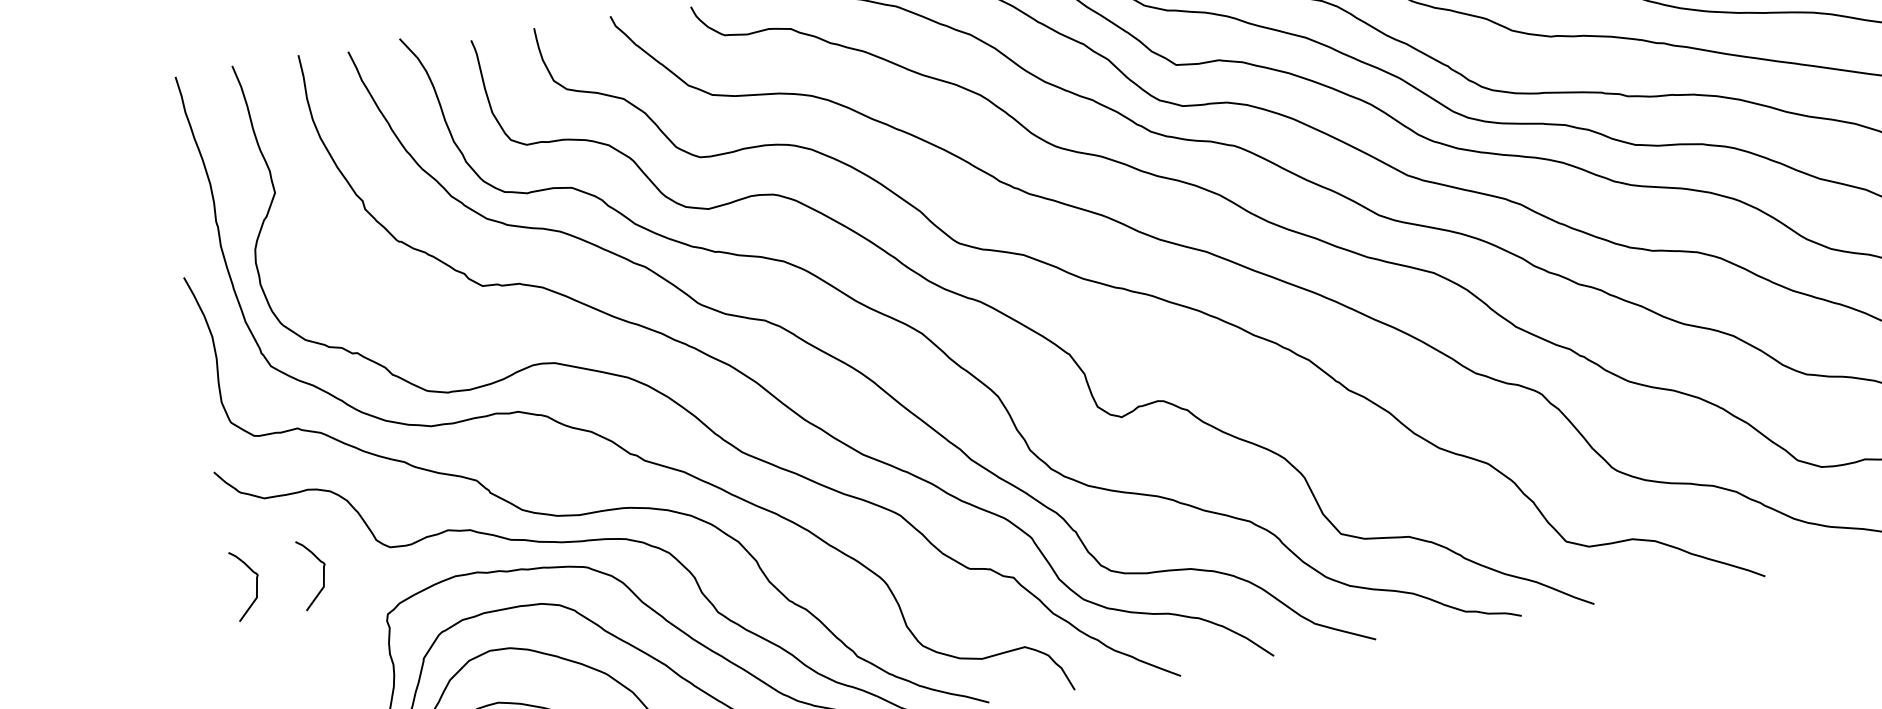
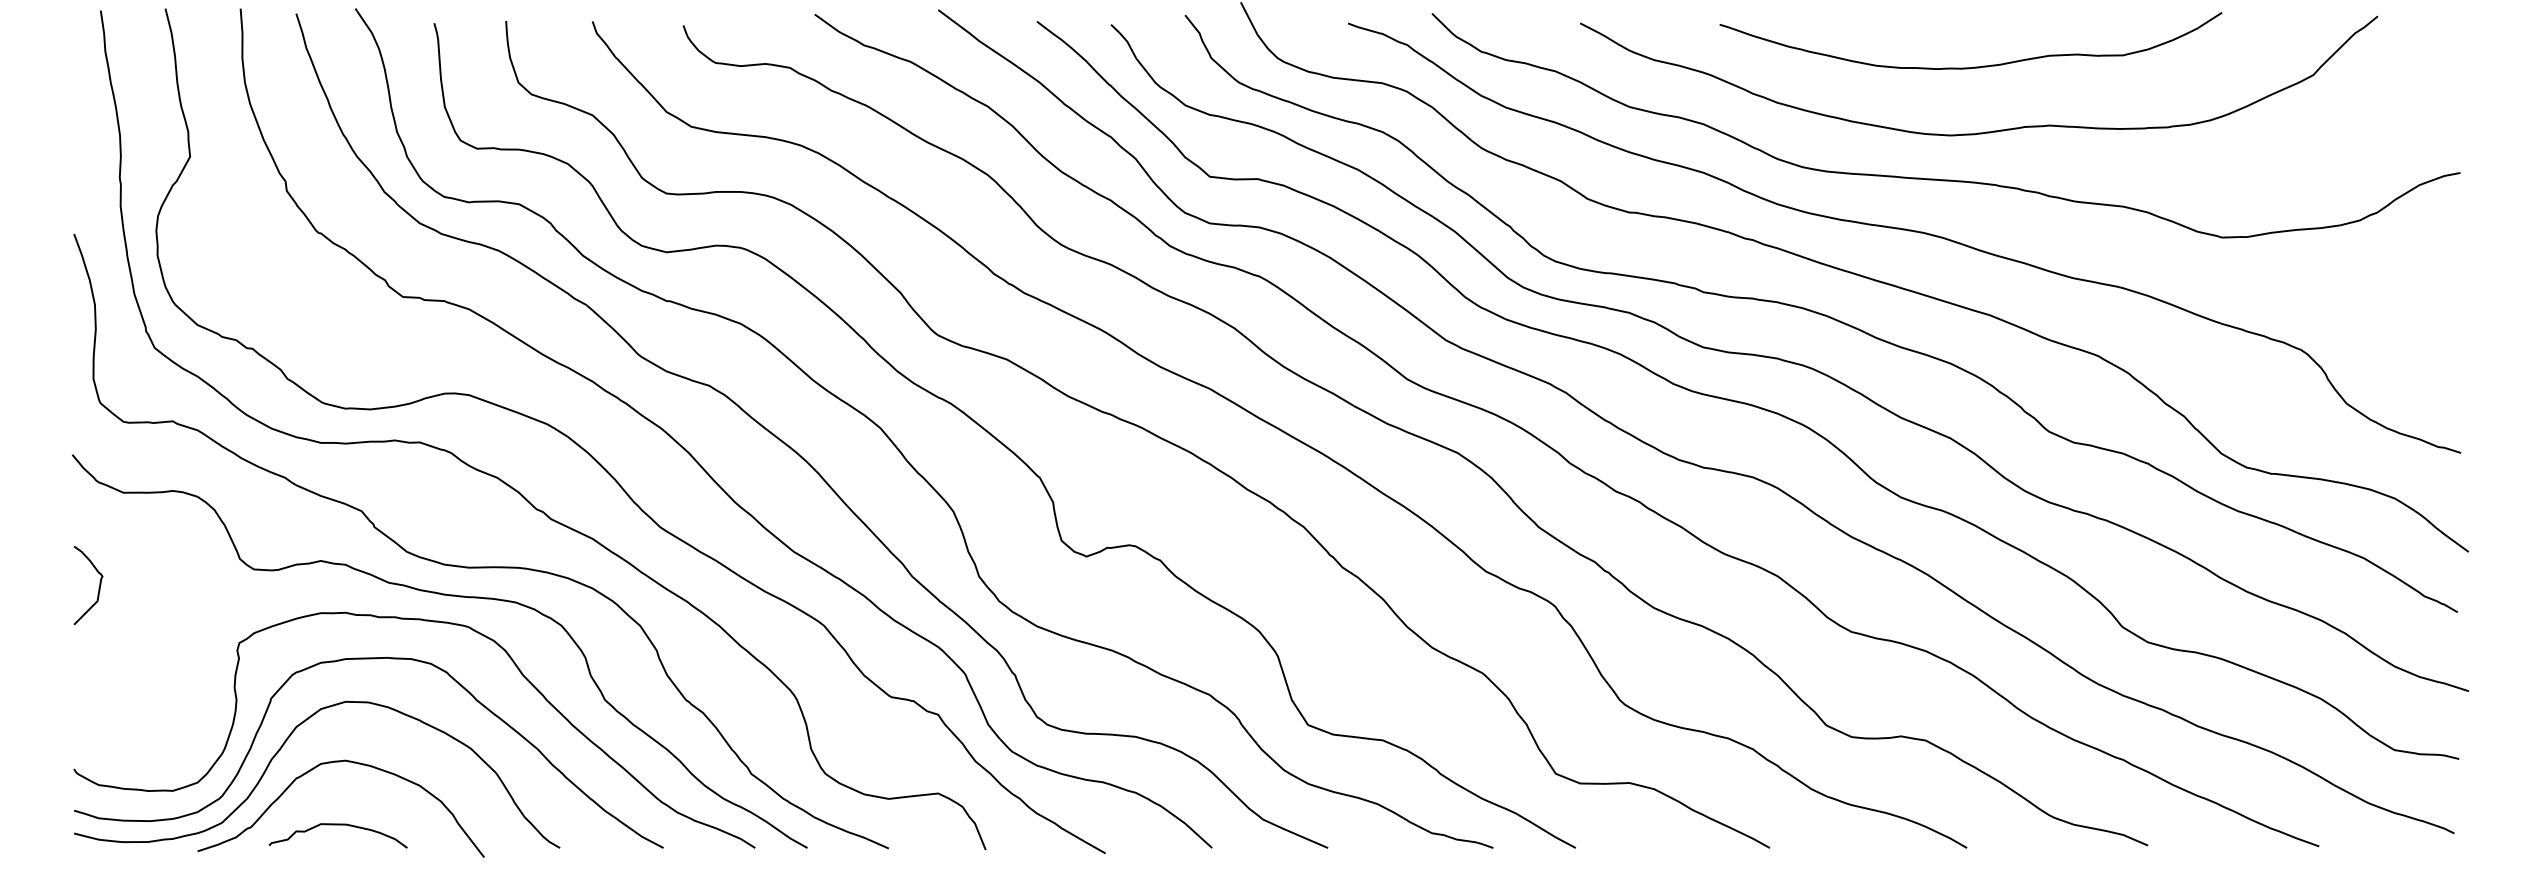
curve: (322, 575) -> (174, 588), removed

